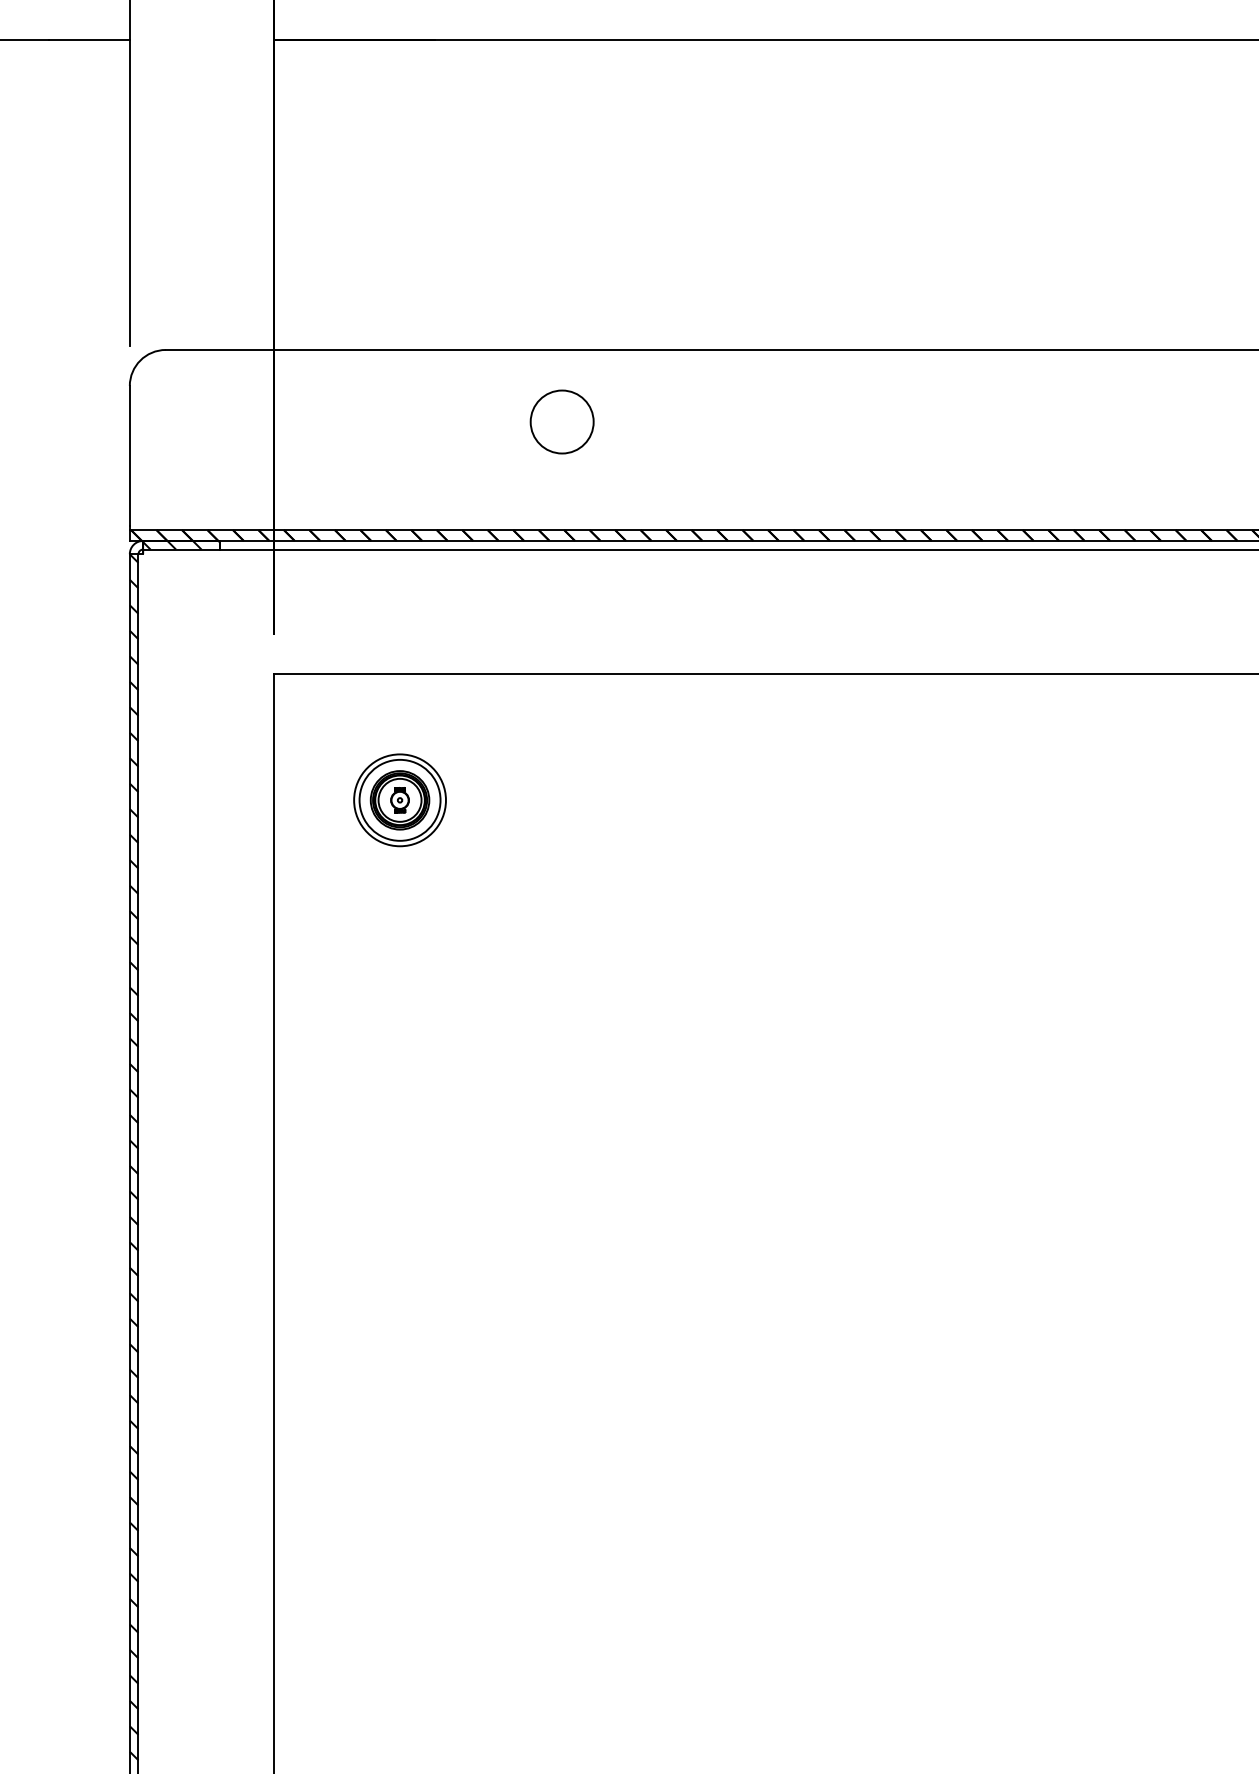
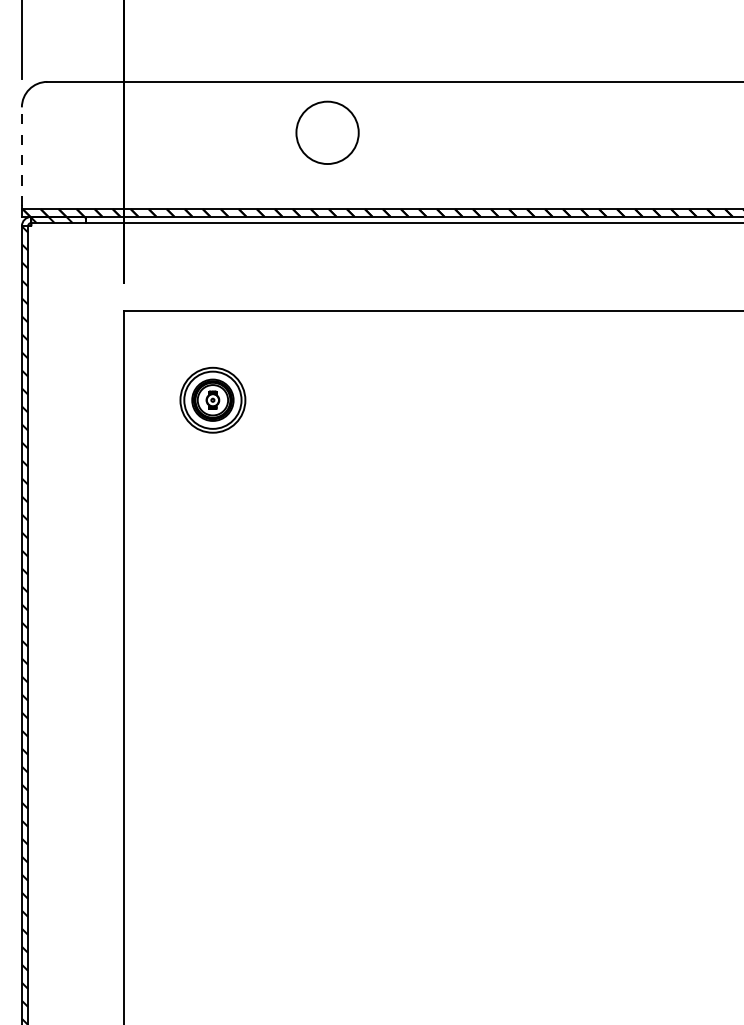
circle: (561, 421) -> (327, 132), size x1.4
line: (129, 455) -> (21, 156), solid -> dashed

